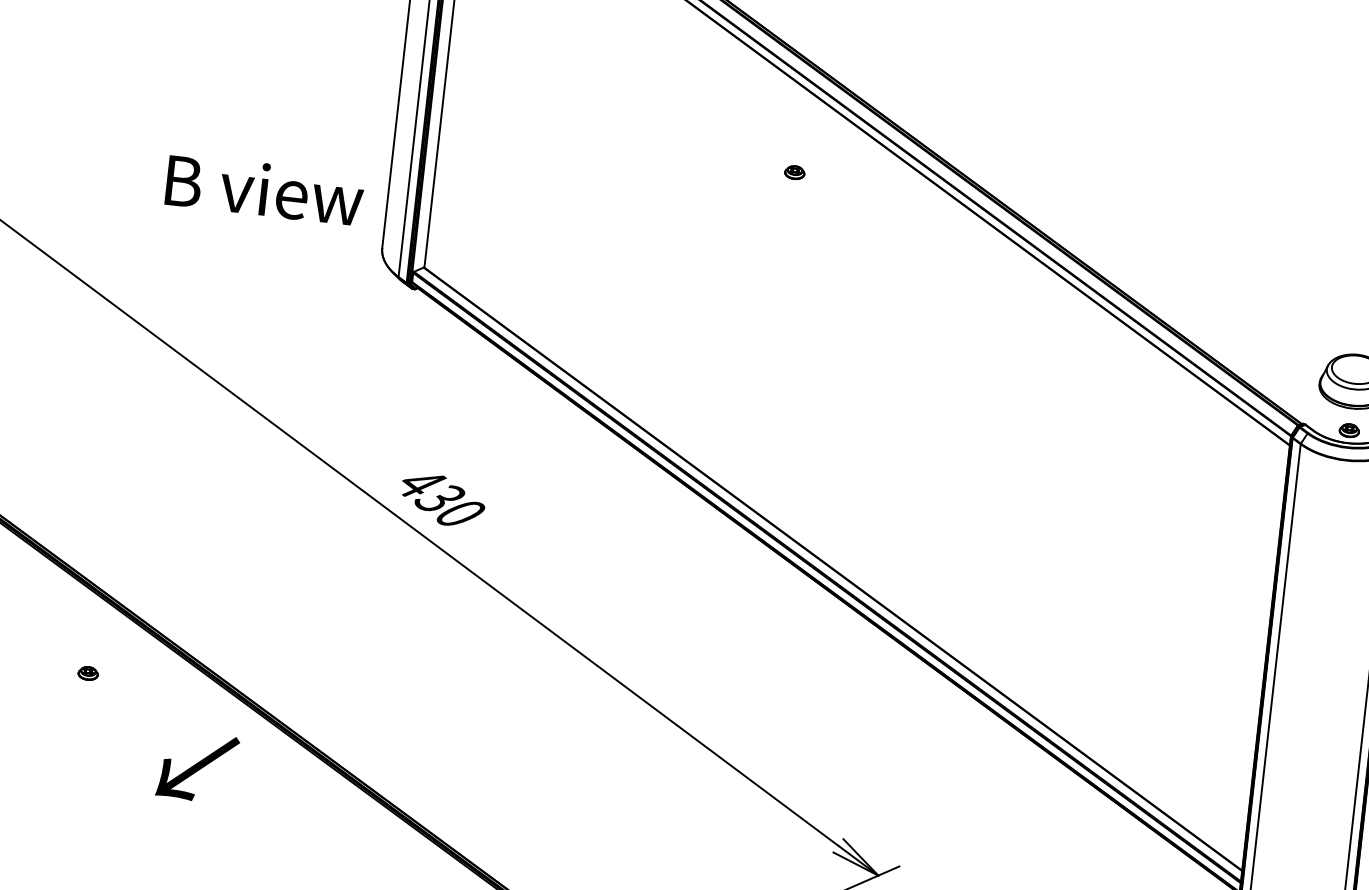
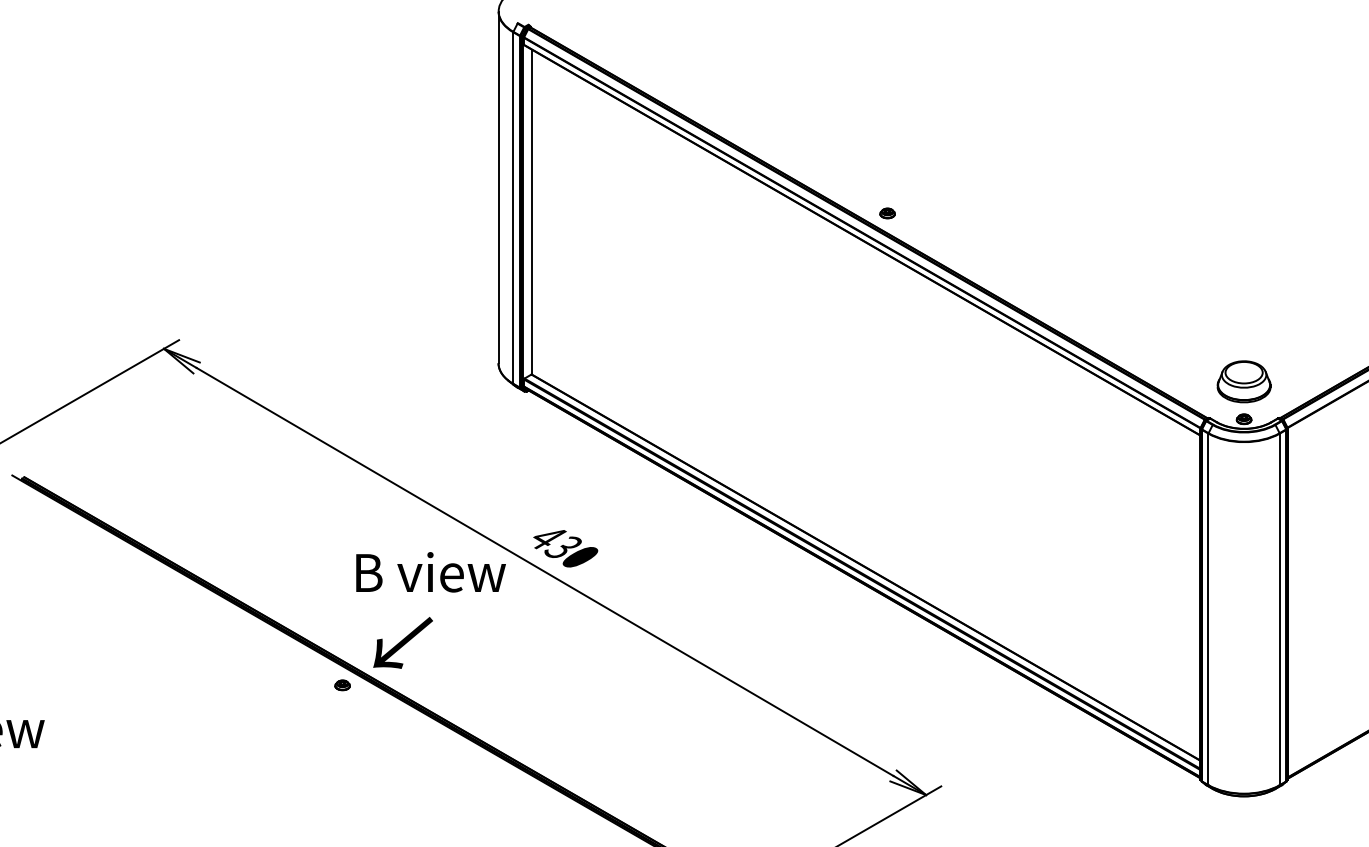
part: (794, 172) -> (887, 213), moved
text: (264, 190) -> (430, 572), moved
part: (88, 673) -> (342, 685), moved
text: (196, 766) -> (402, 642), moved

